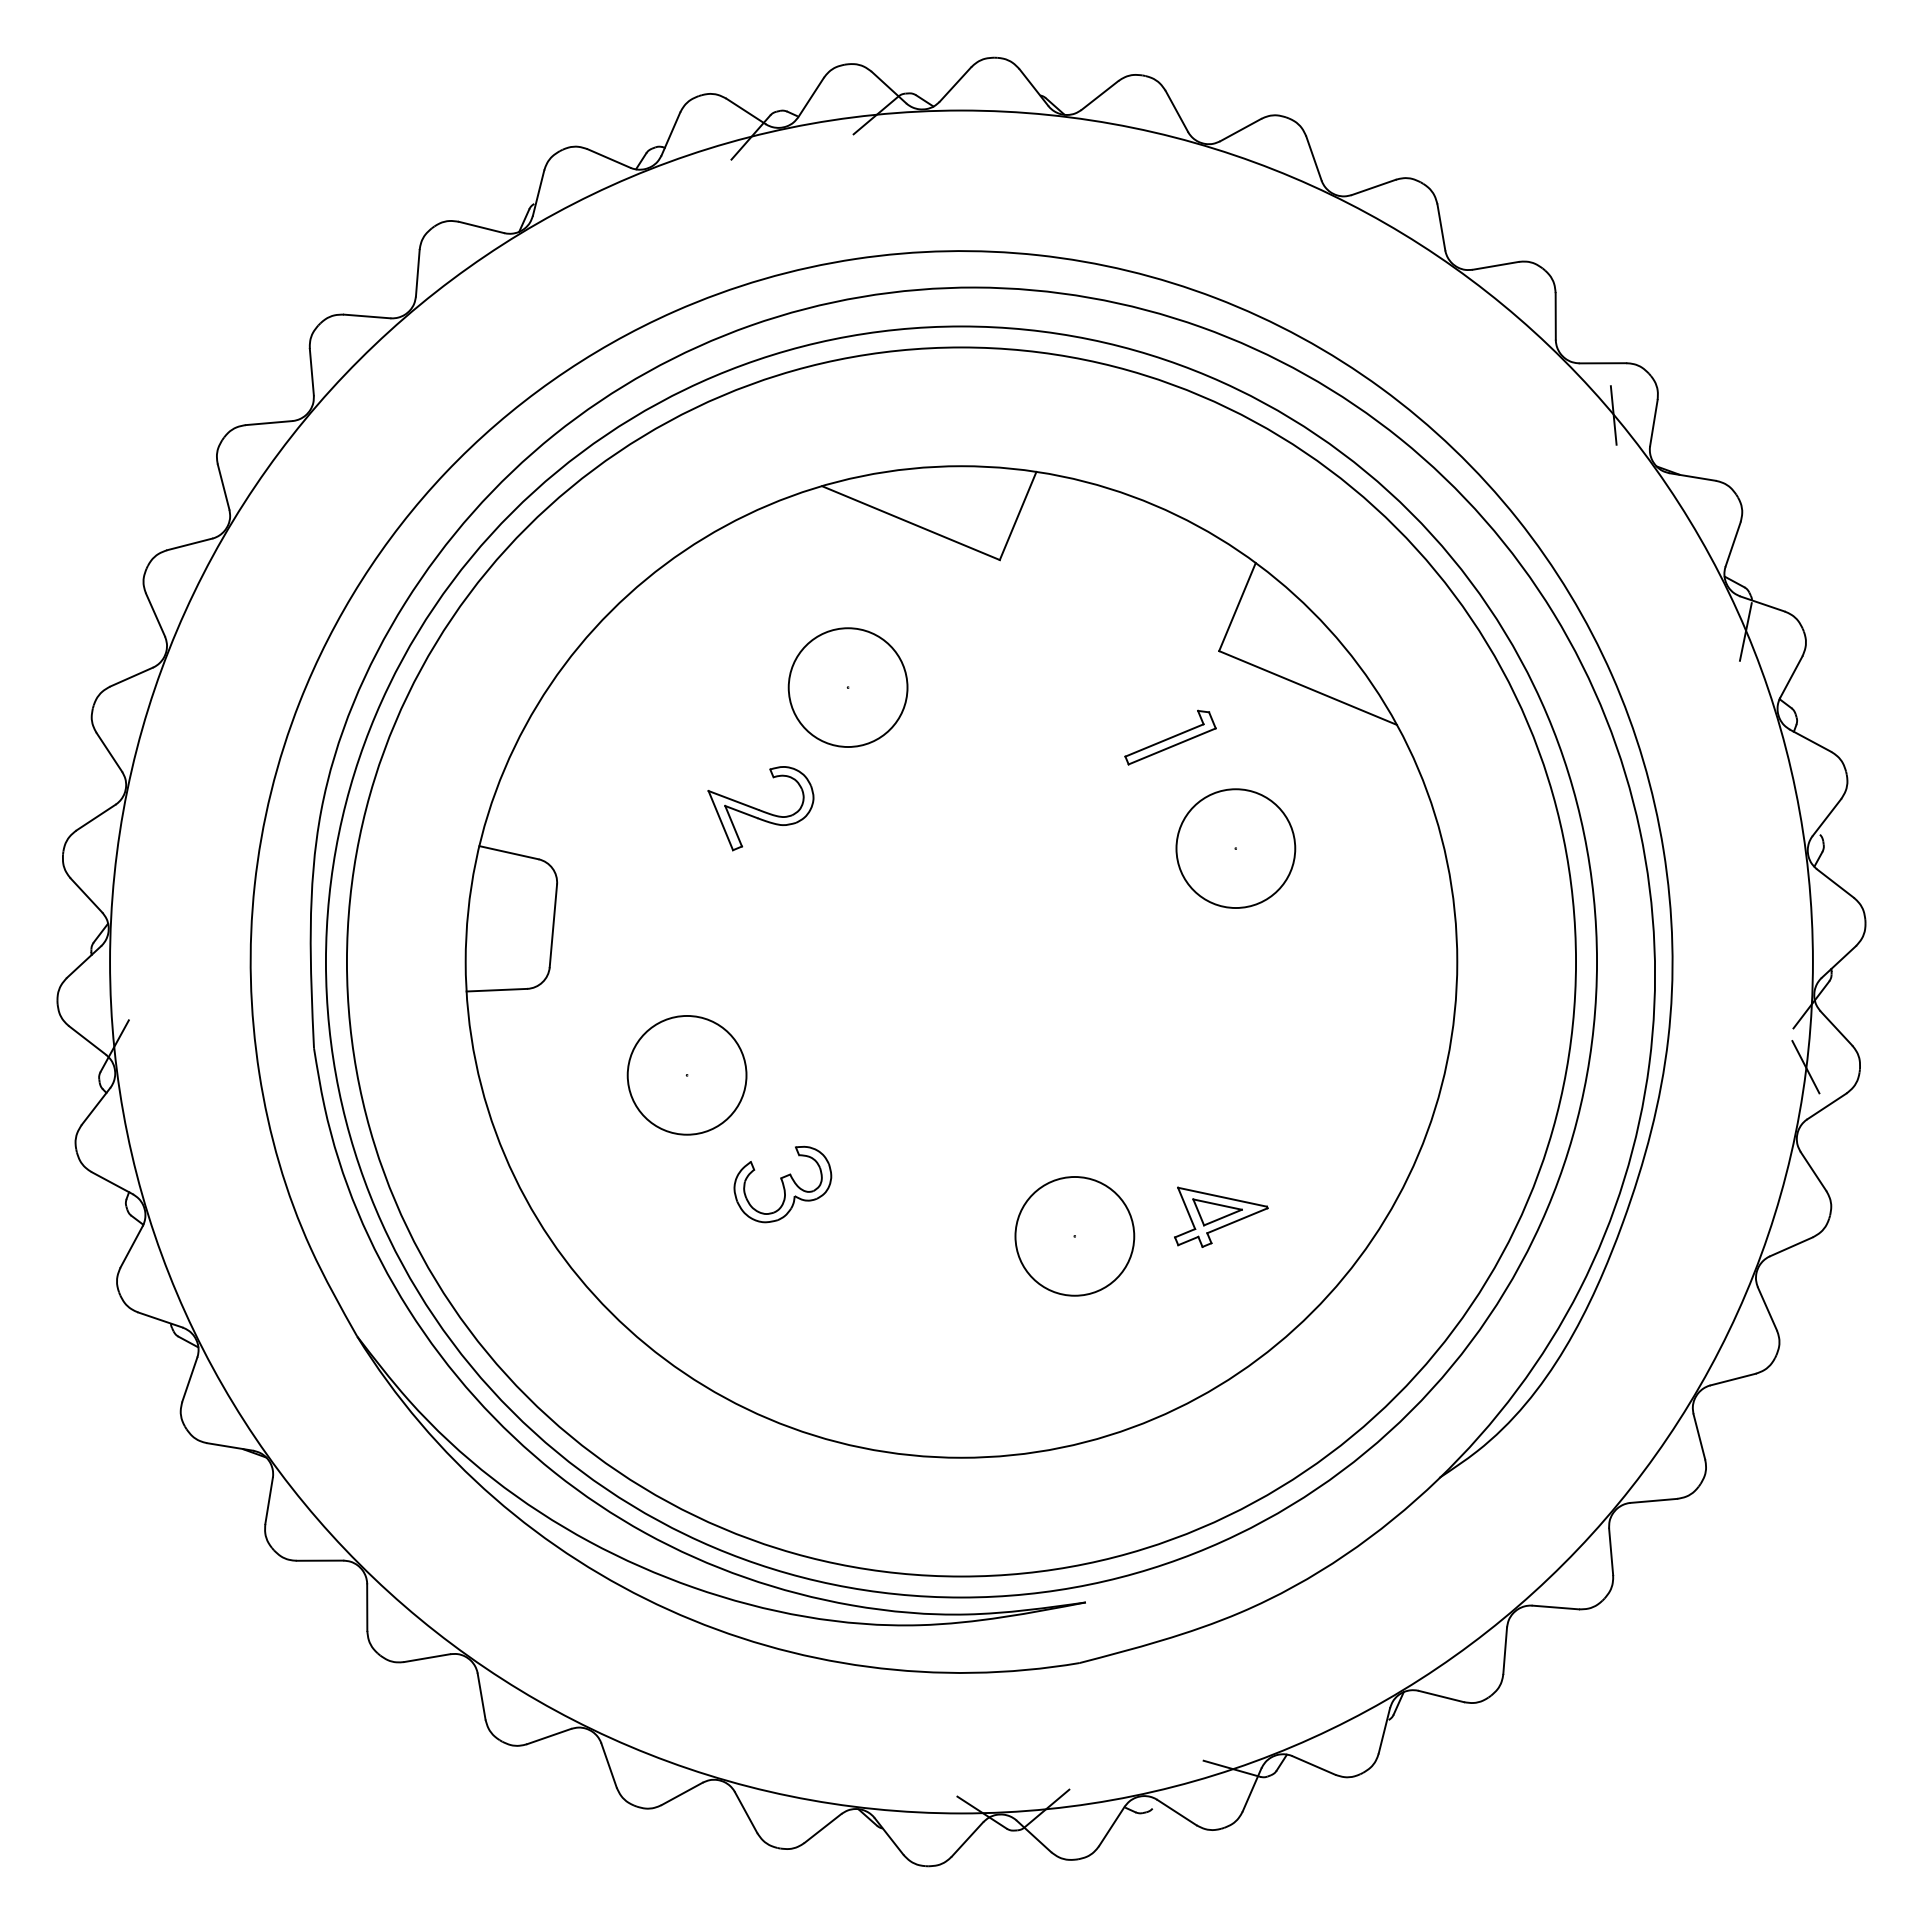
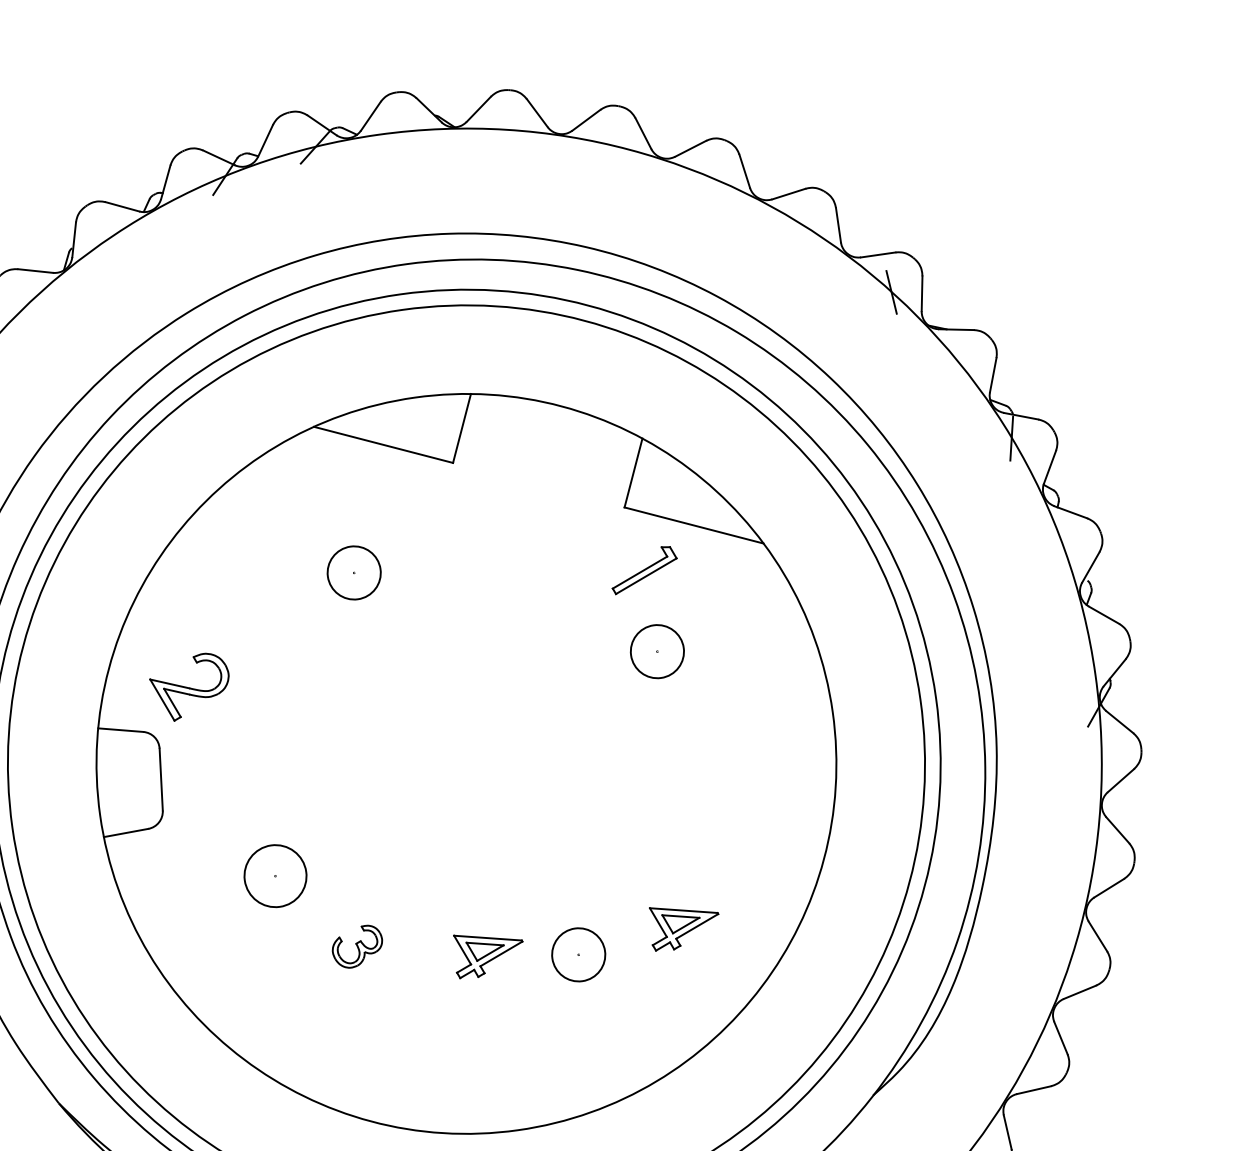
circle: (847, 687) -> (353, 572), size x0.6
part: (1170, 737) -> (644, 569), moved
part: (760, 808) -> (190, 687), moved
circle: (1235, 848) -> (657, 651), size x0.6
line: (1805, 1067) -> (1101, 754), removed
circle: (686, 1074) -> (274, 875), size x0.7
part: (782, 1184) -> (357, 946), size x0.7
part: (956, 1216) -> (489, 952), added
circle: (1074, 1236) -> (578, 954), size x0.6

